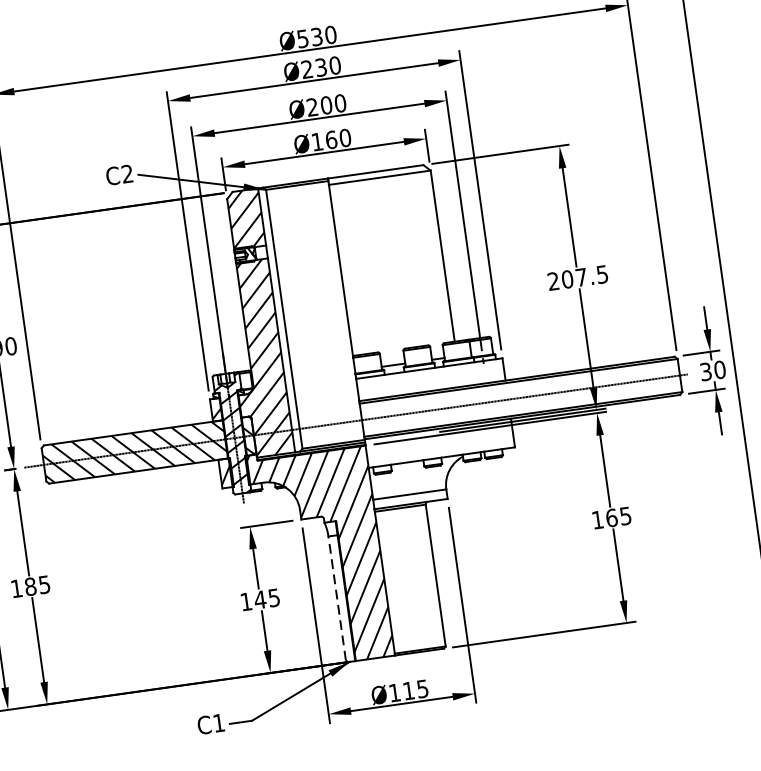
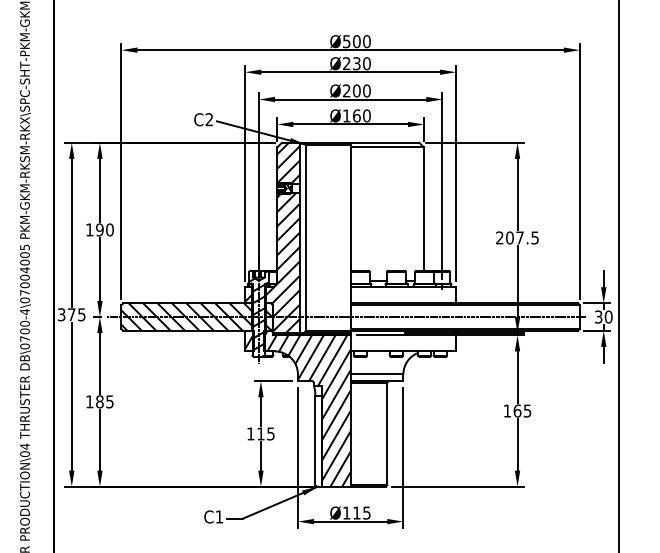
text: (316, 36) -> (356, 41), Ø530 -> Ø500
line: (337, 598) -> (315, 440), dashed -> solid
text: (259, 599) -> (260, 433), 145 -> 115

